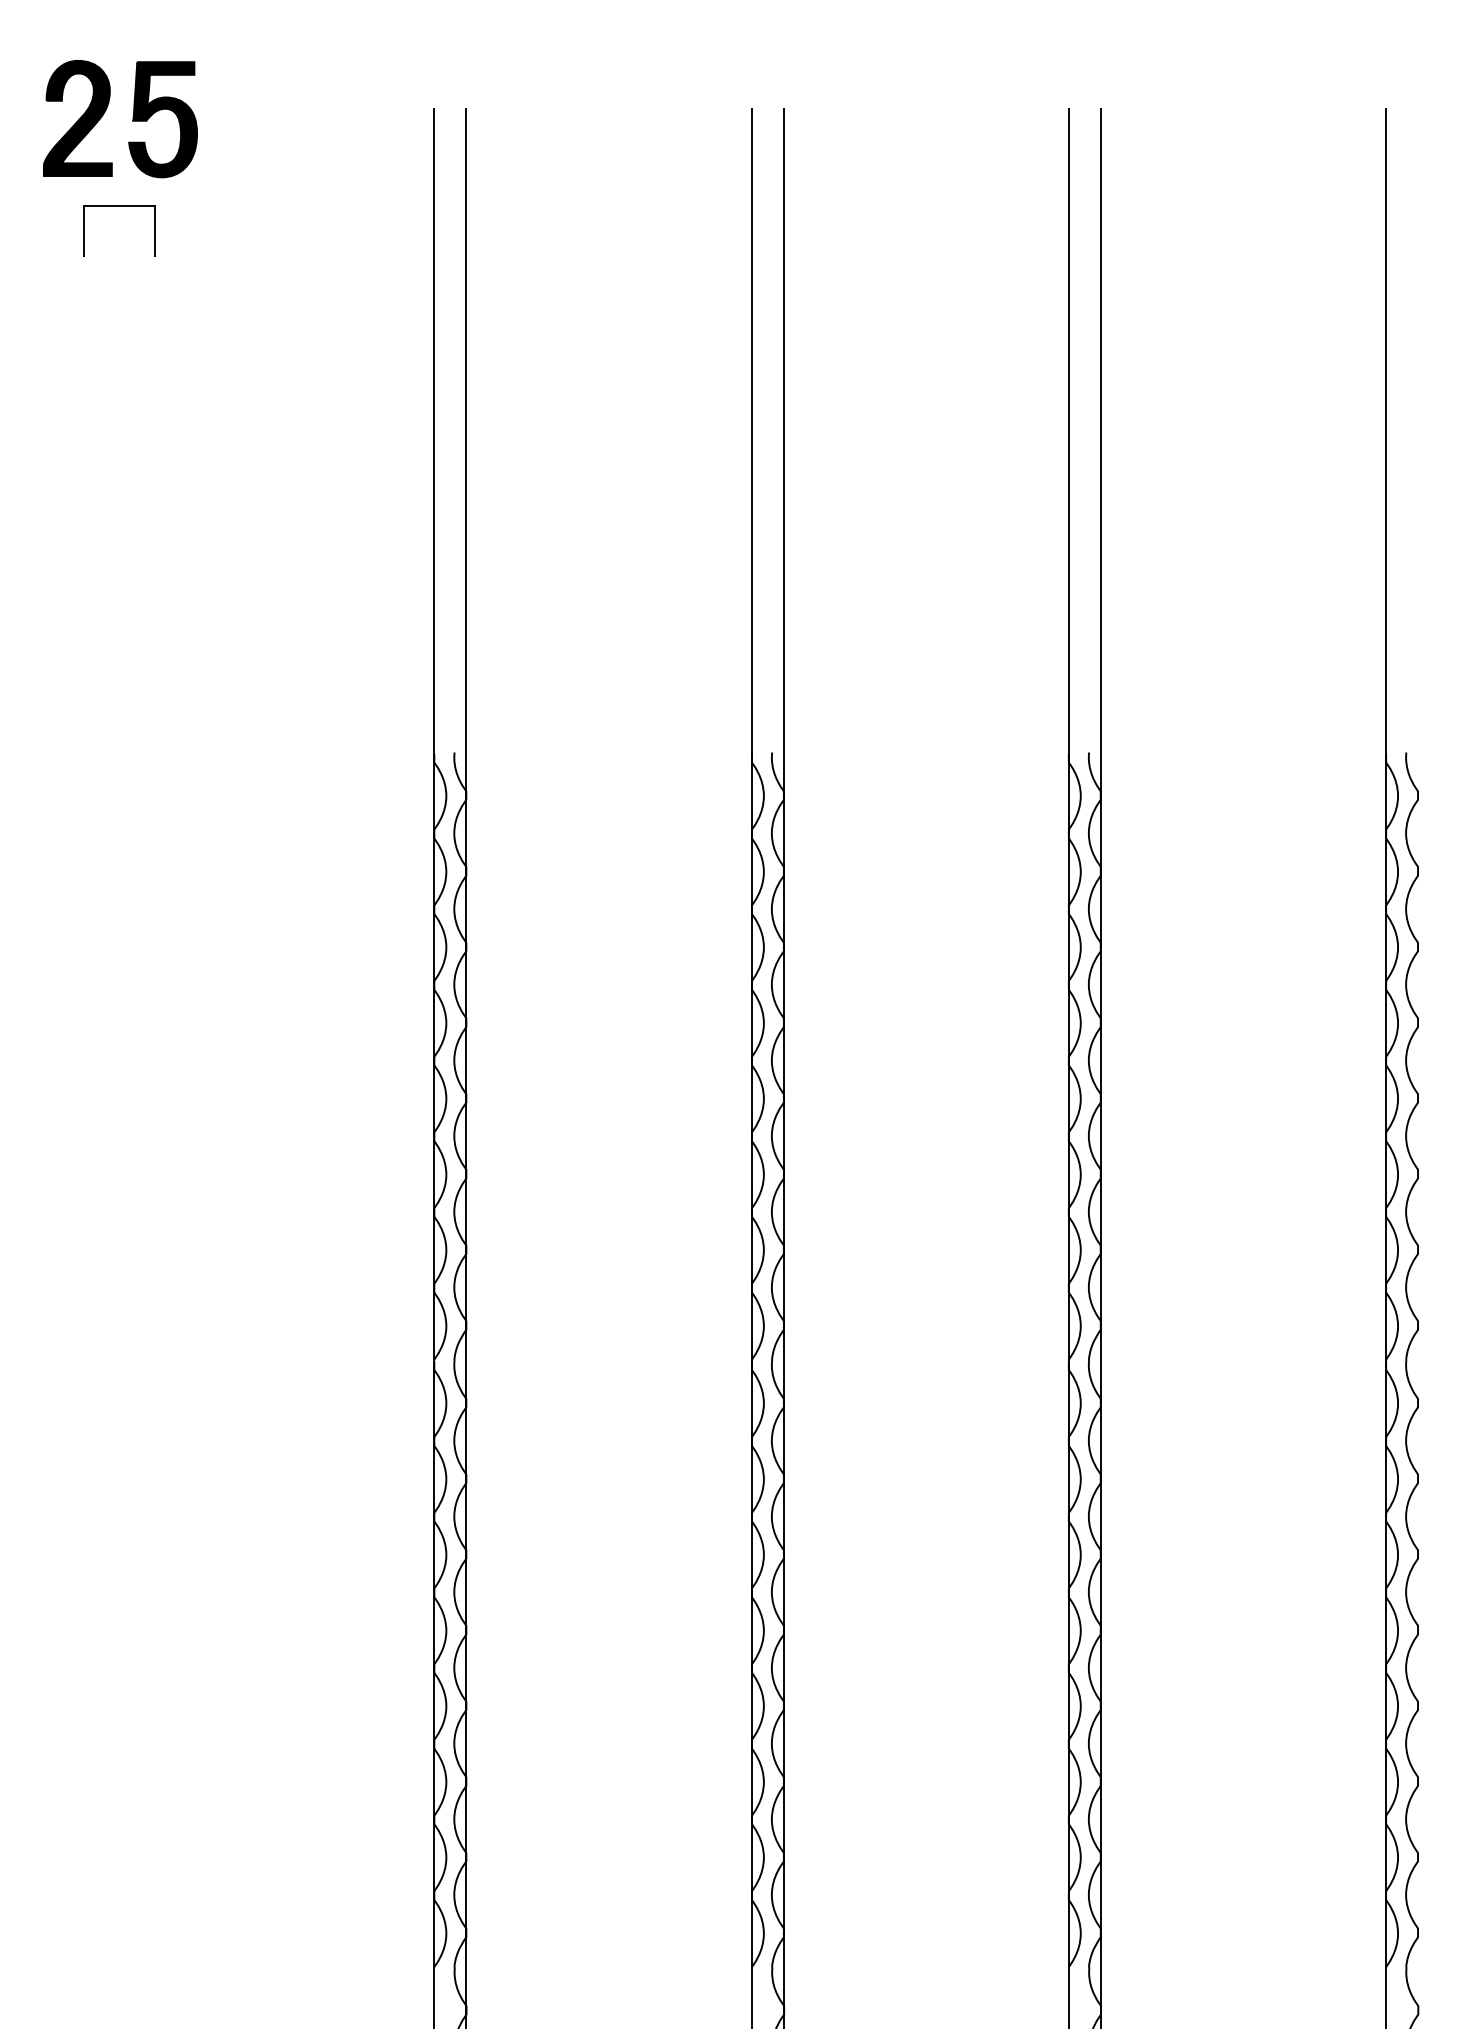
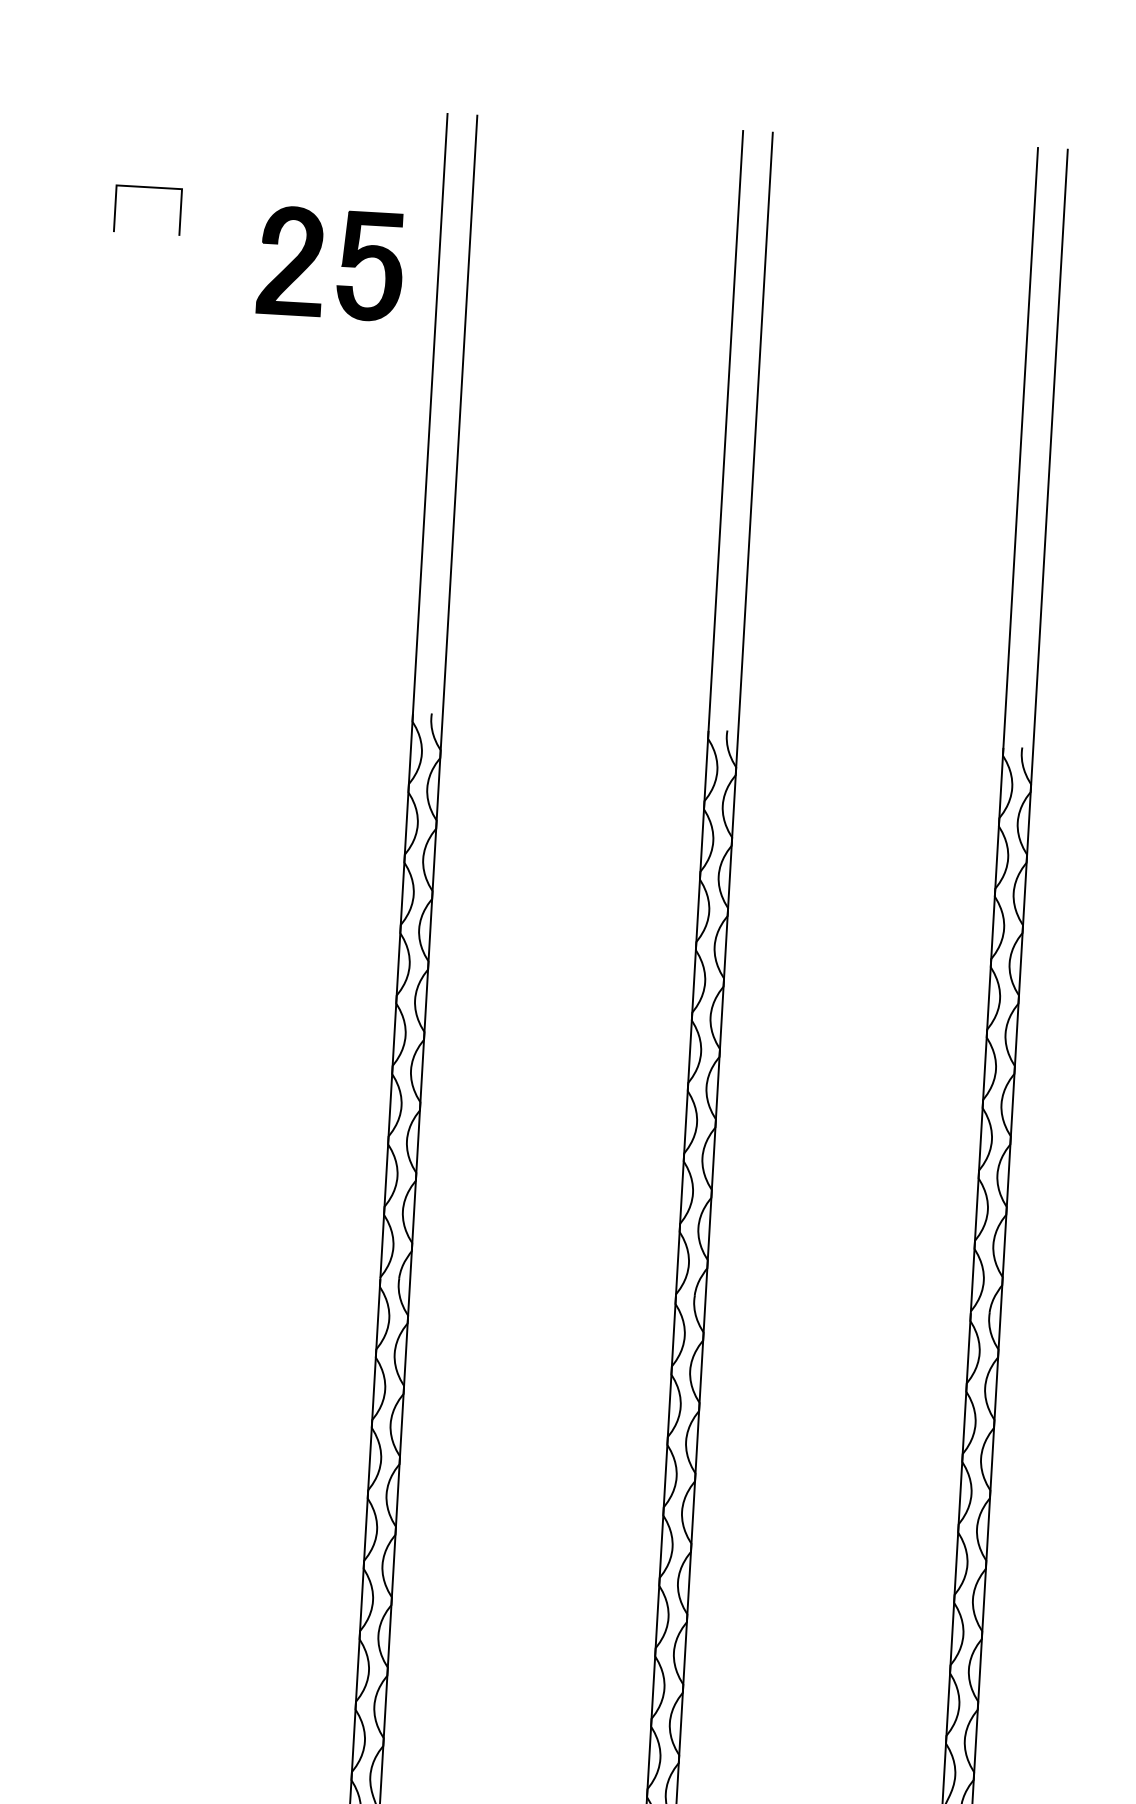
part: (132, 119) -> (341, 264), moved

